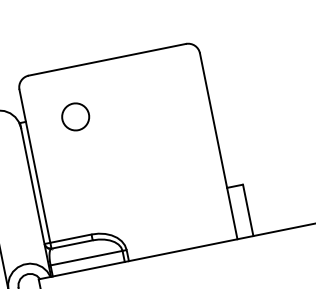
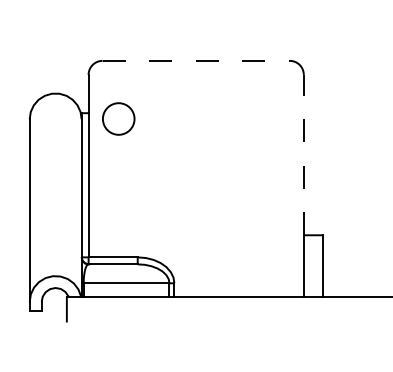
line: (107, 59) -> (196, 60), solid -> dashed
circle: (75, 116) -> (118, 118), moved
line: (213, 120) -> (303, 154), solid -> dashed

